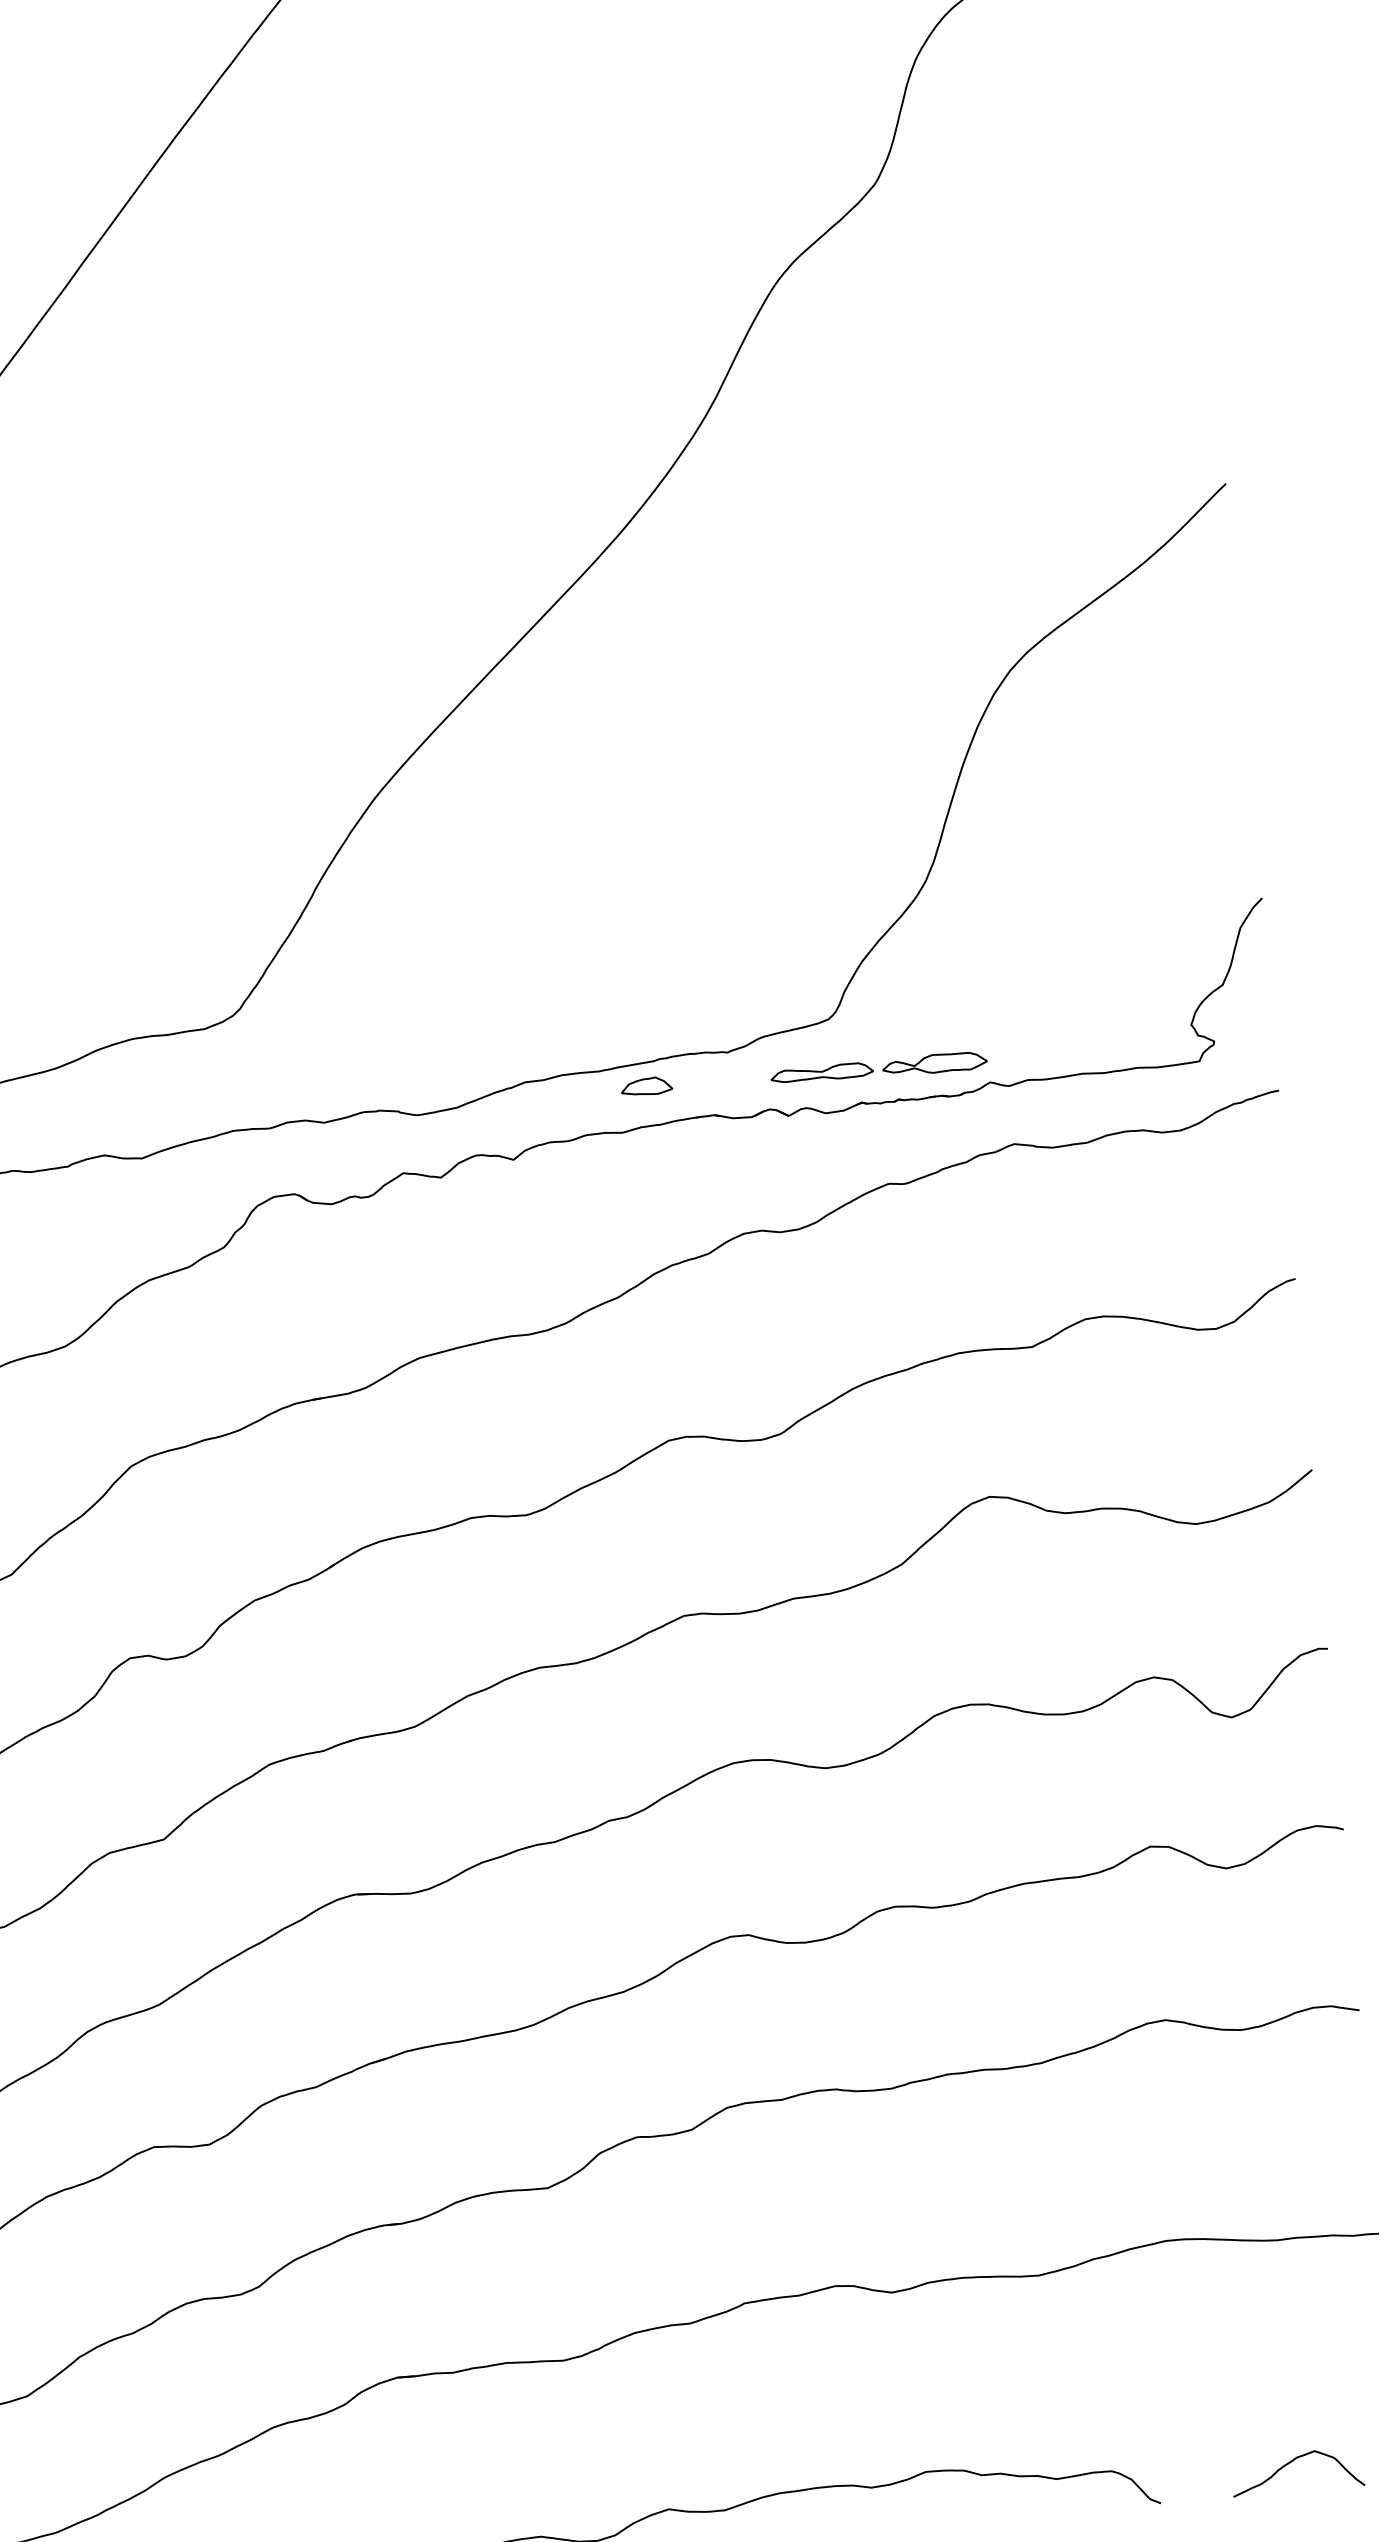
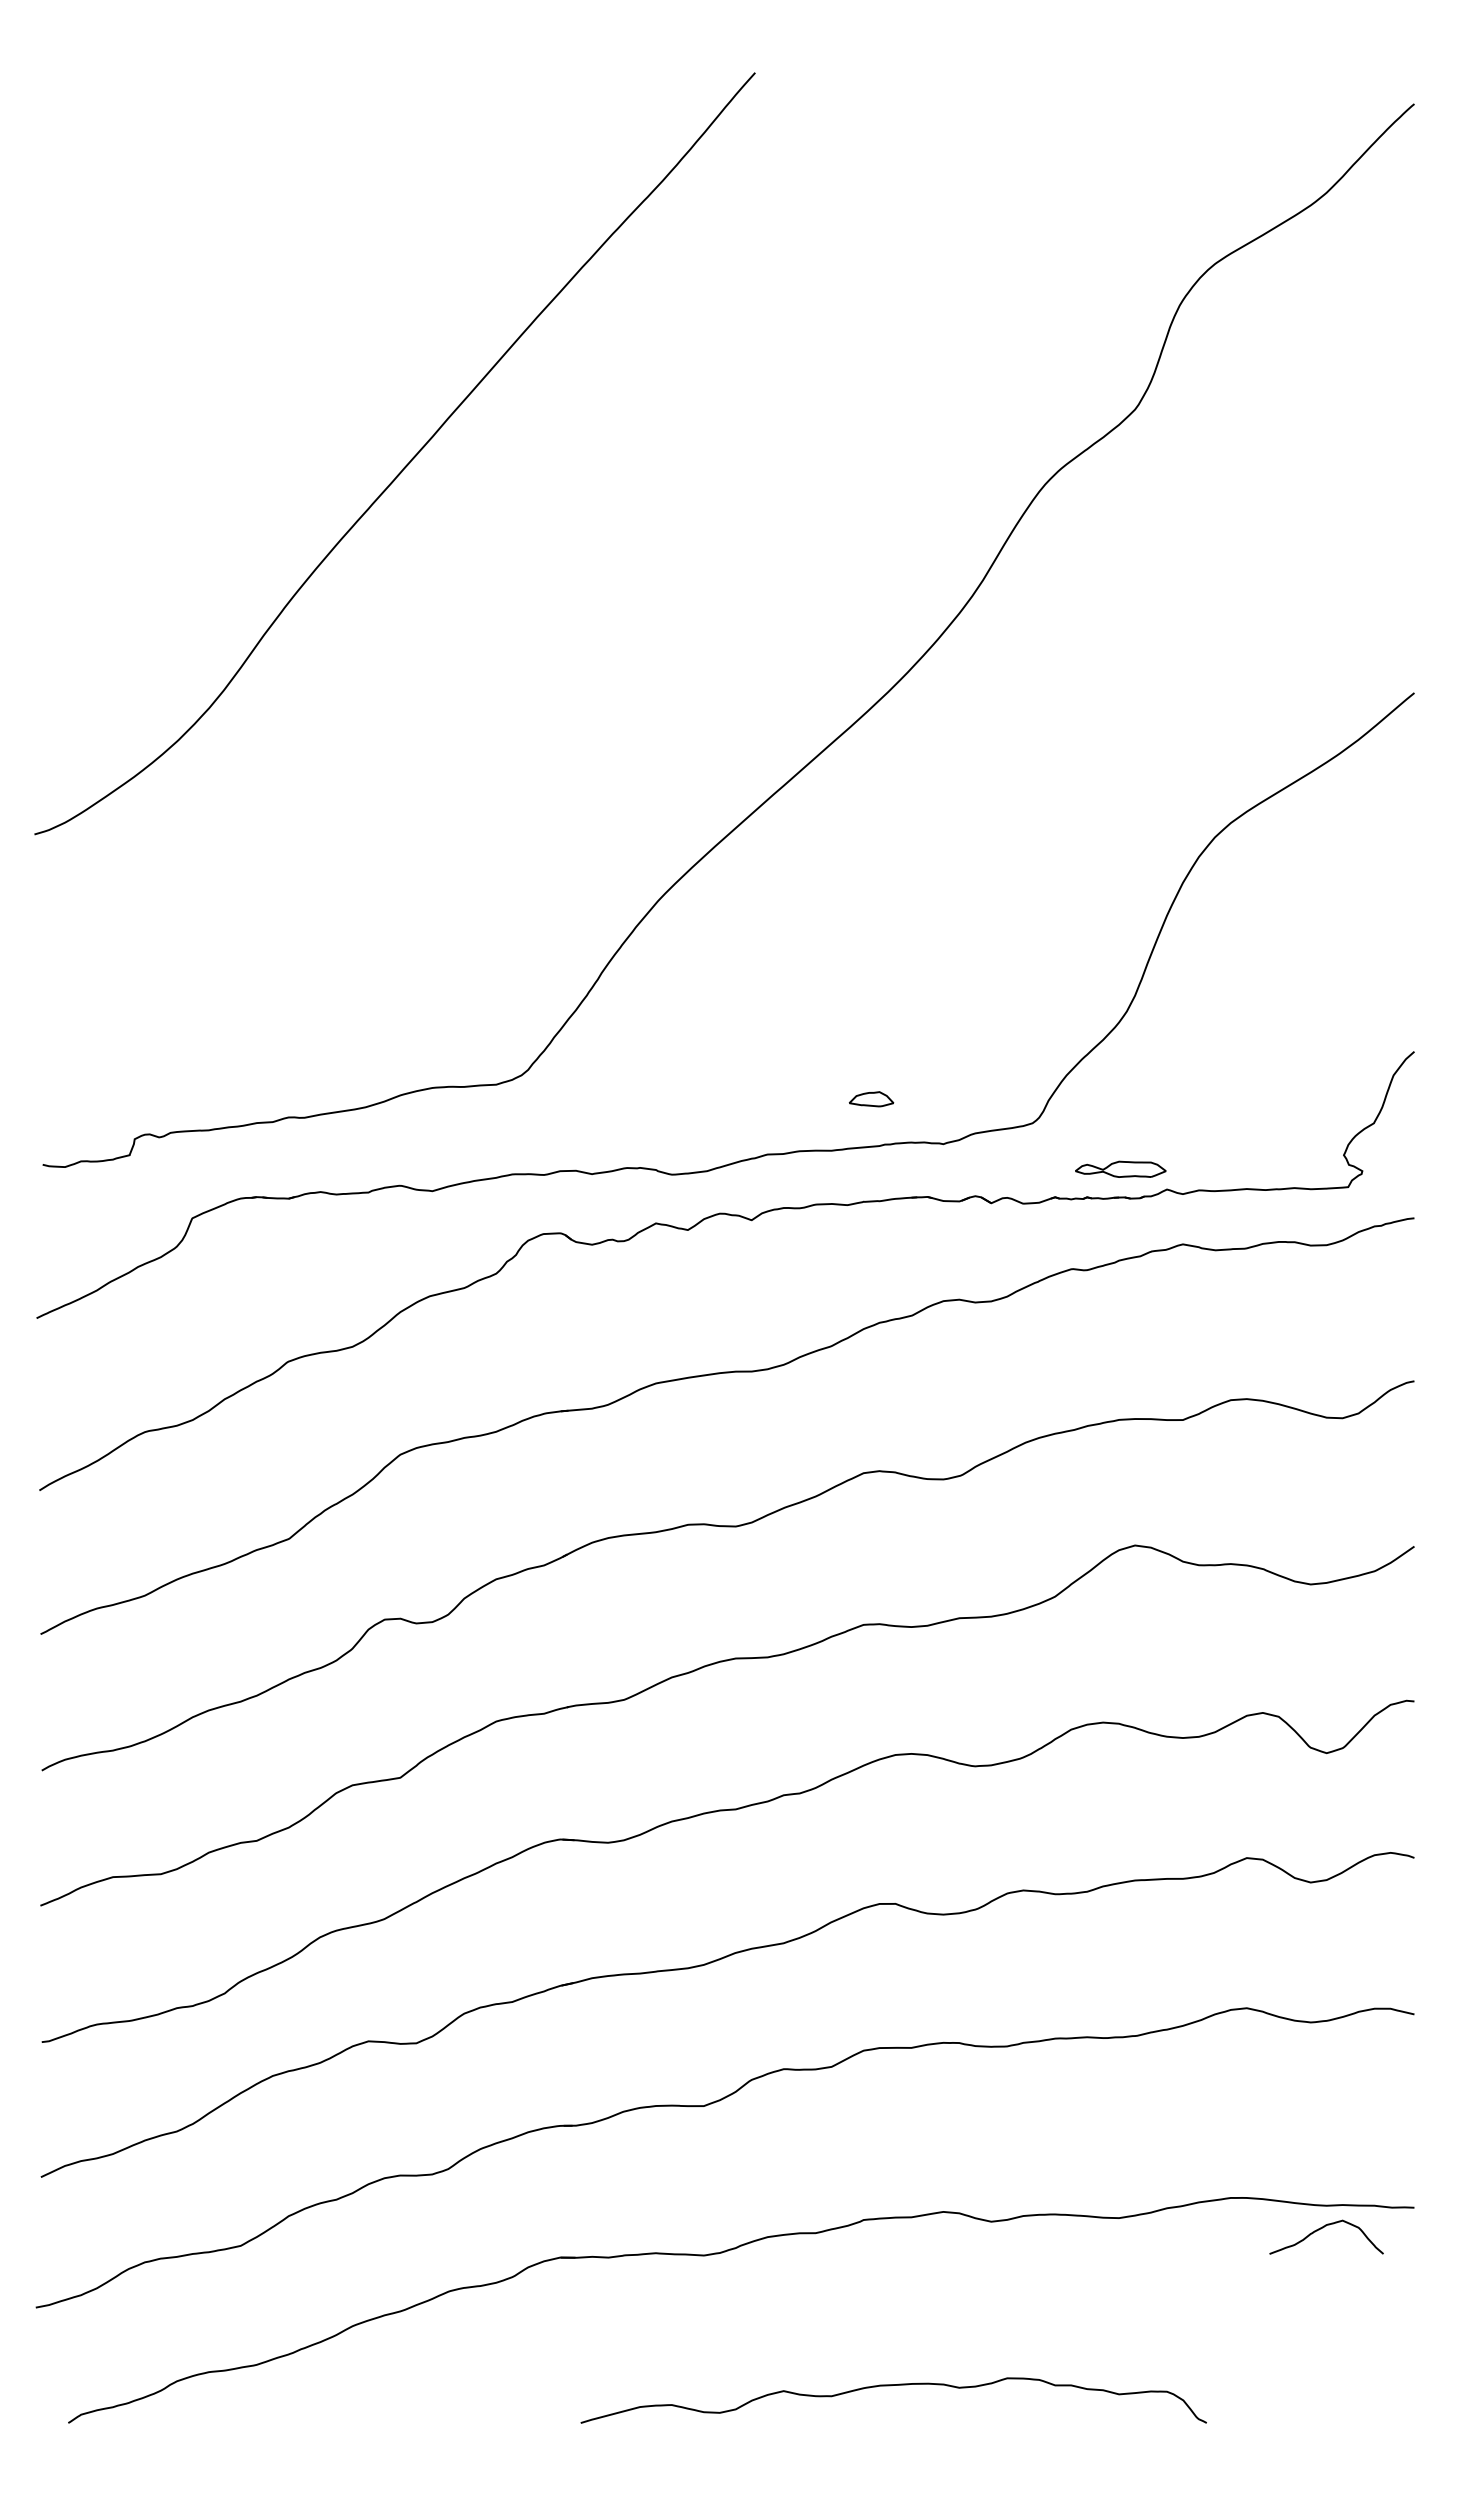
part: (821, 1072) -> (1022, 1168), removed
part: (646, 1086) -> (871, 1099), moved
curve: (1293, 2462) -> (1323, 2228), moved

